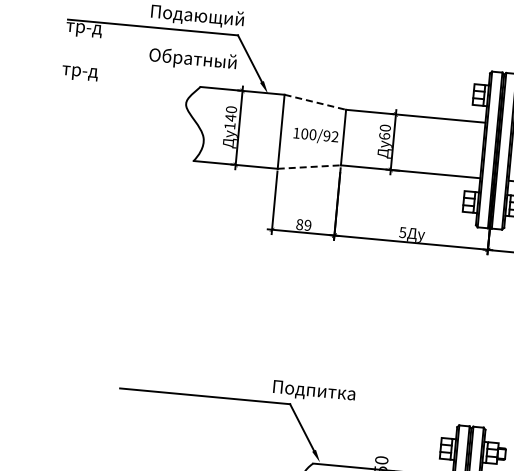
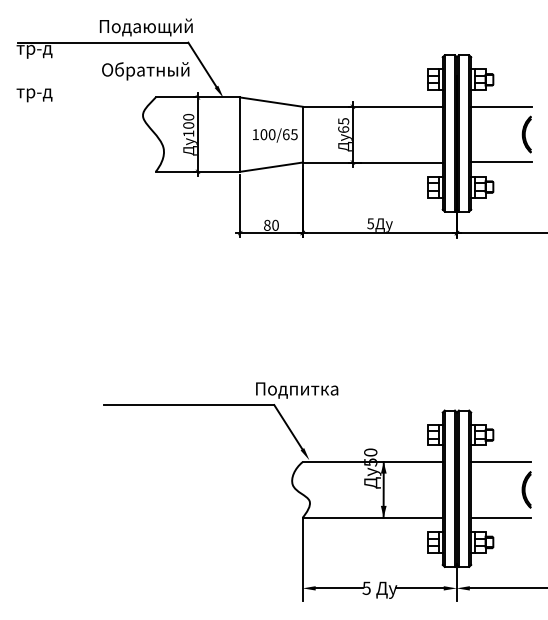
line: (315, 102) -> (271, 102), dashed -> solid
text: (230, 117) -> (188, 125), 140 -> 100
text: (385, 128) -> (343, 121), 60 -> 65
text: (330, 136) -> (289, 134), 100/92 -> 100/65
line: (309, 167) -> (271, 167), dashed -> solid
text: (307, 225) -> (275, 225), 89 -> 80

